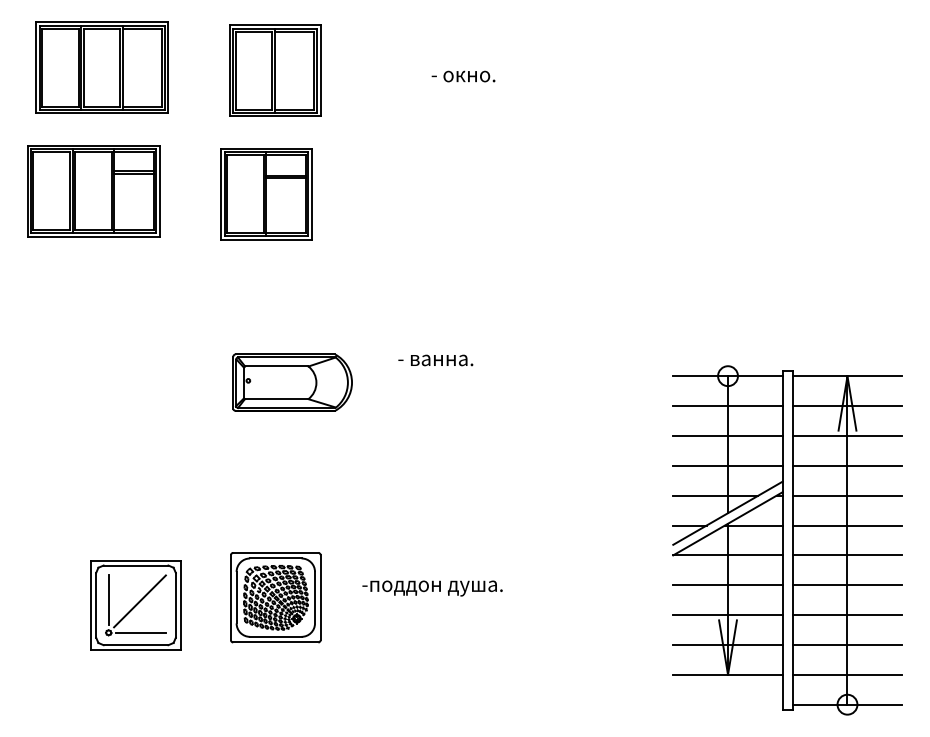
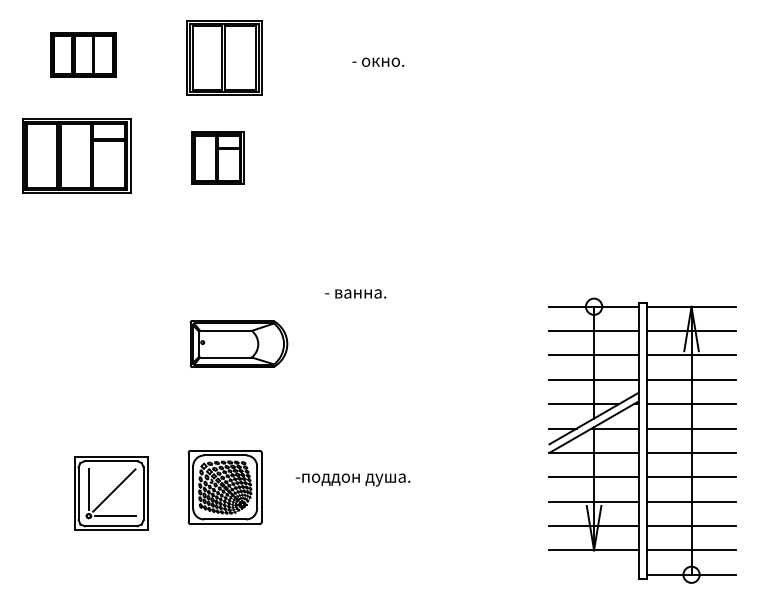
part: (102, 66) -> (83, 54), size x0.6
part: (266, 193) -> (217, 157), size x0.7
part: (292, 381) -> (238, 343), moved

